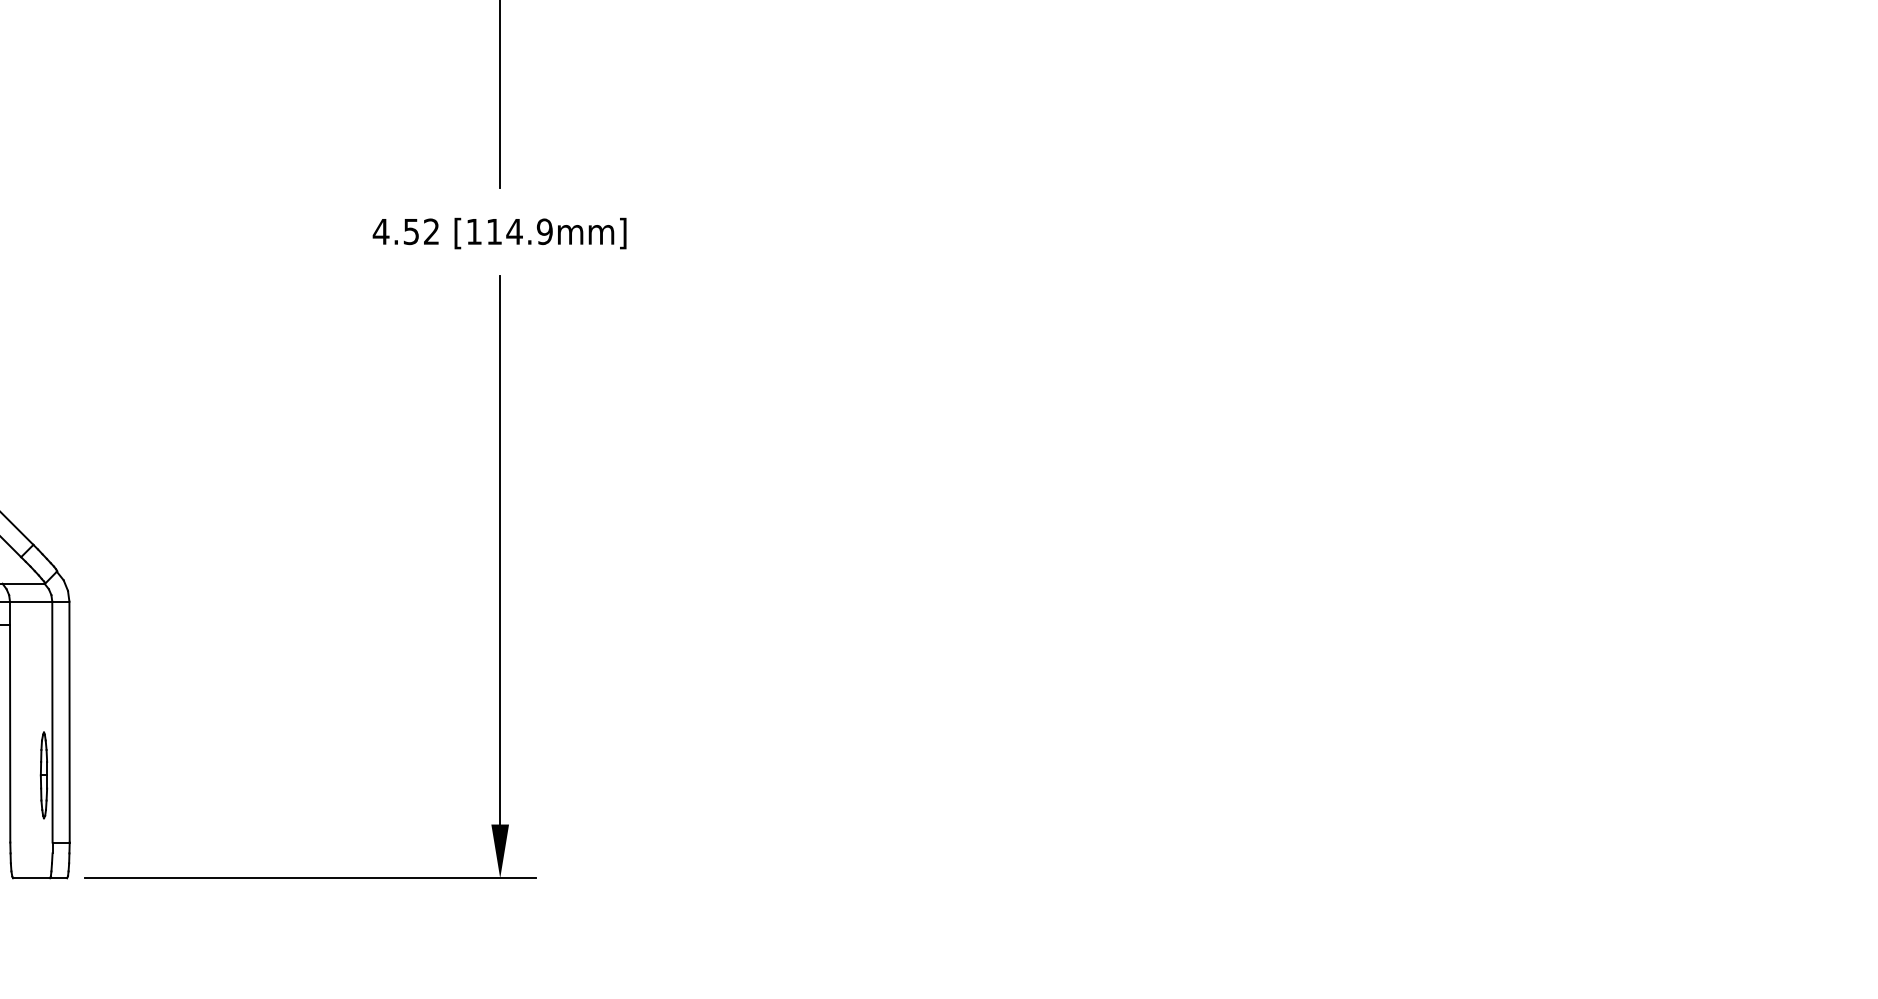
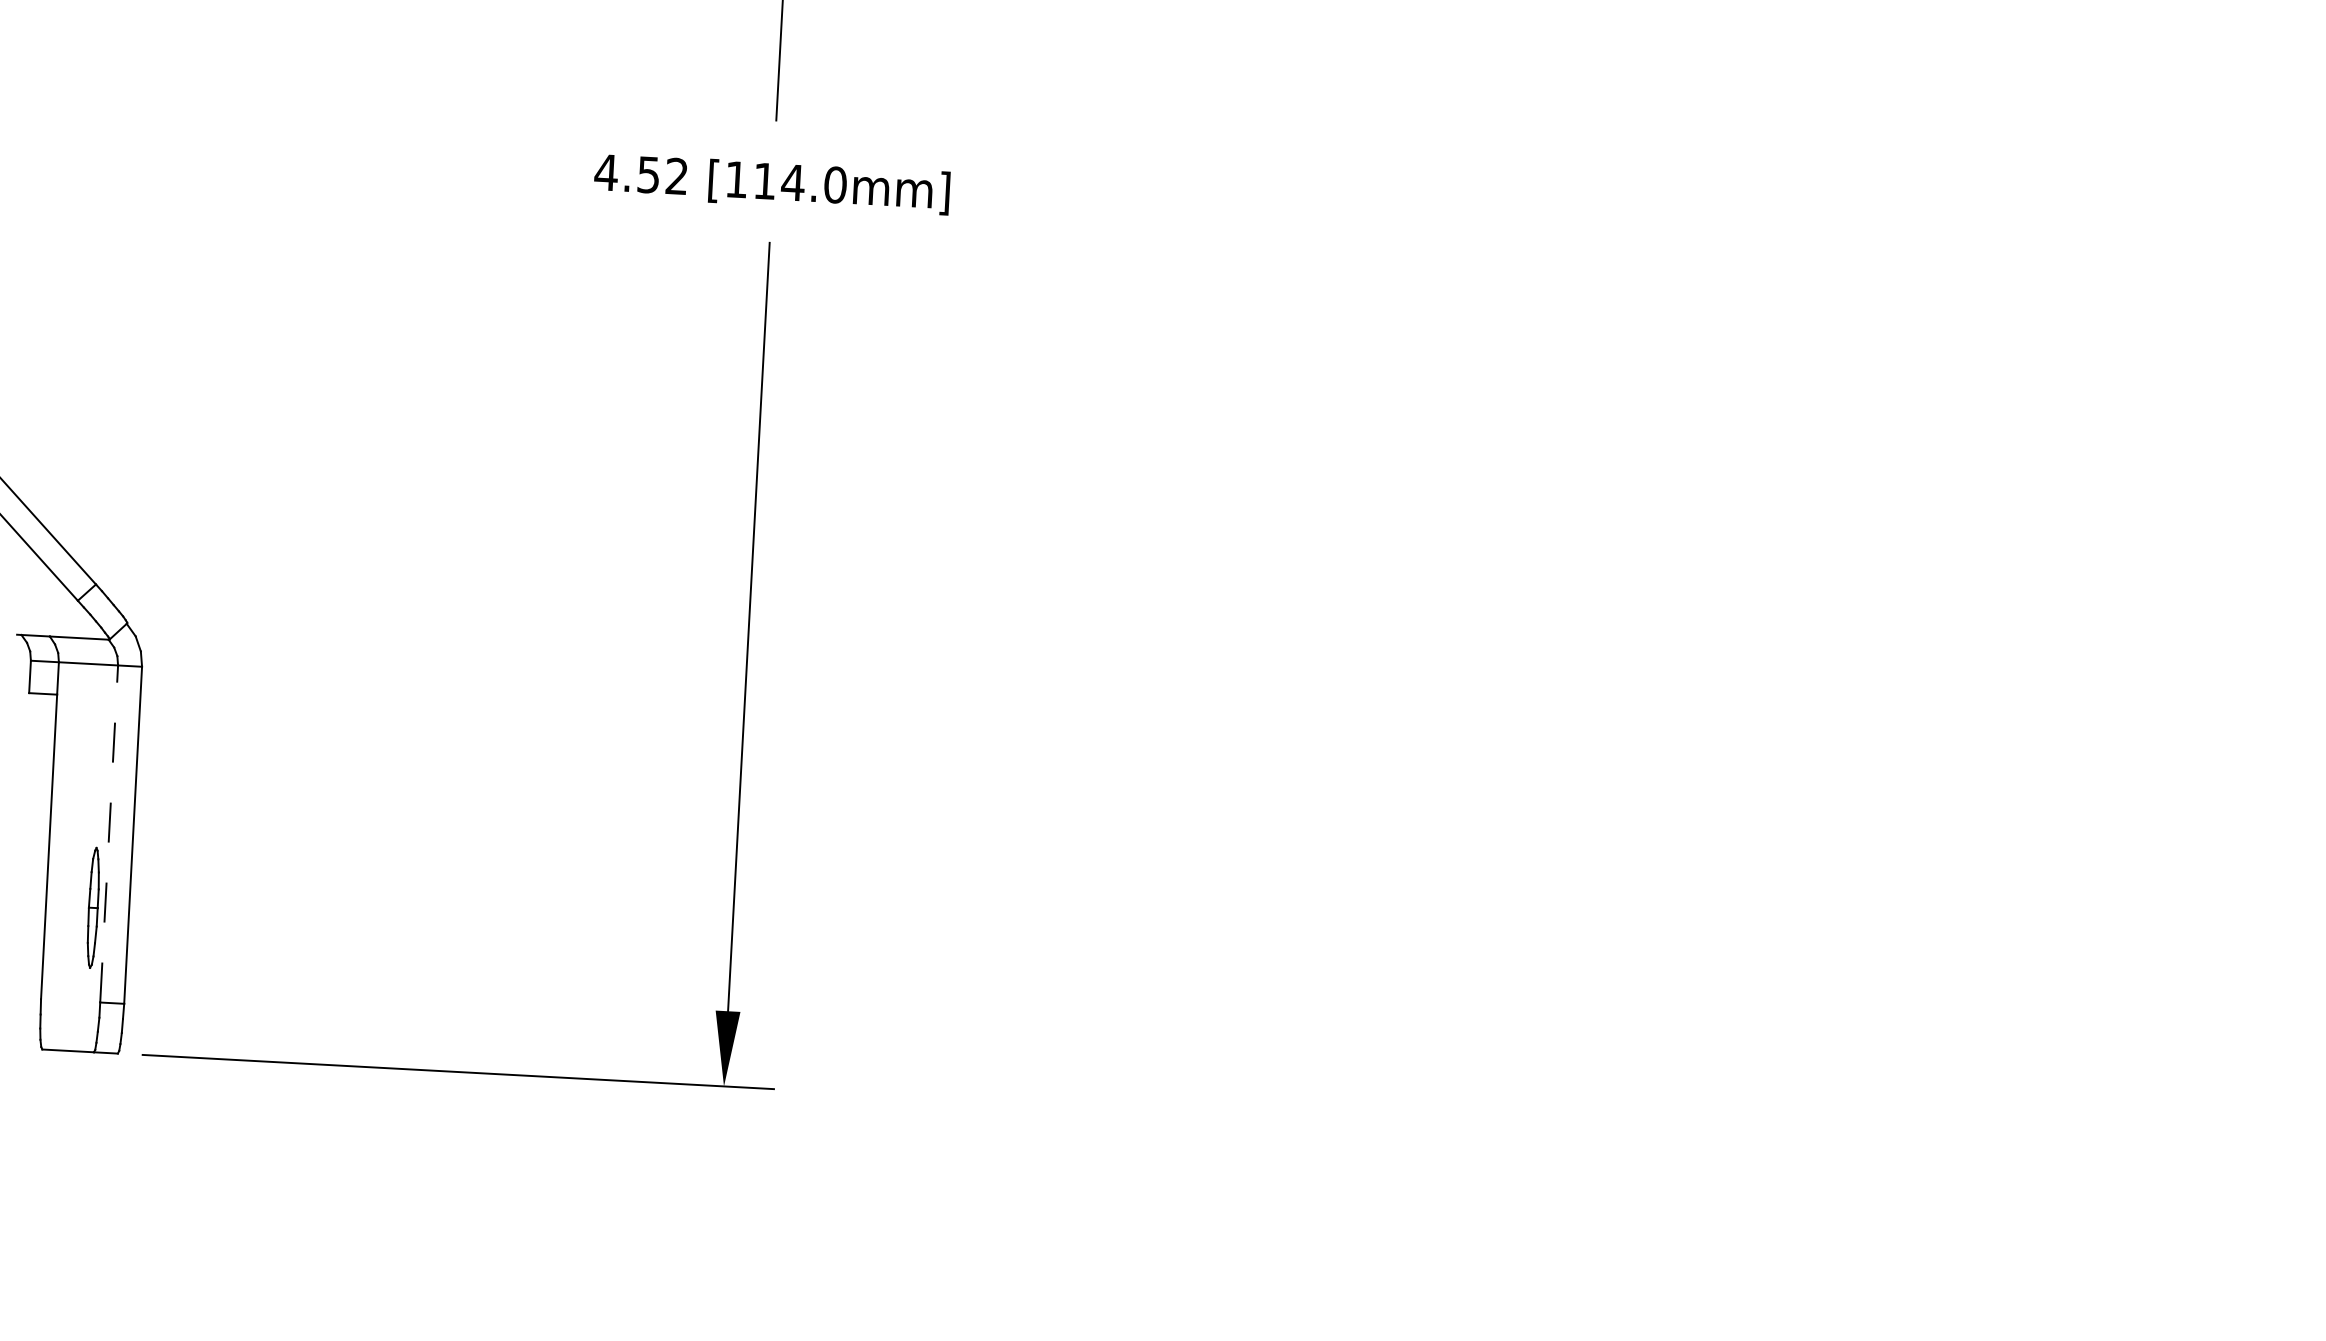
text: (544, 231) -> (835, 184), [114.9mm] -> [114.0mm]
line: (52, 721) -> (109, 833), solid -> dashed

